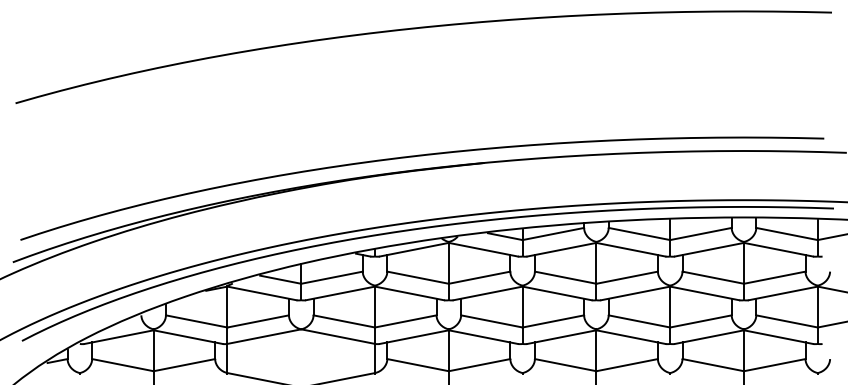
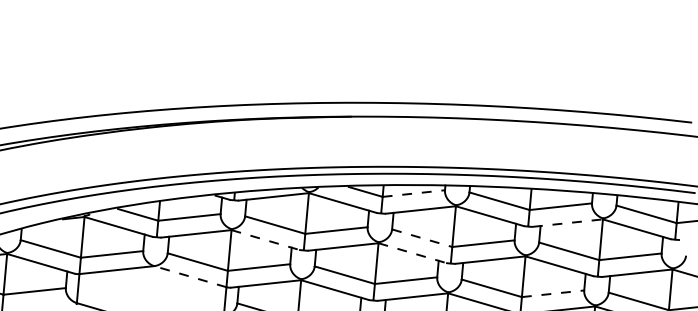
line: (553, 233) -> (414, 193), solid -> dashed
line: (709, 249) -> (567, 222), solid -> dashed
line: (566, 277) -> (423, 238), solid -> dashed
line: (410, 293) -> (266, 240), solid -> dashed
line: (557, 293) -> (412, 253), solid -> dashed
line: (701, 321) -> (553, 293), solid -> dashed
line: (338, 336) -> (190, 276), solid -> dashed

